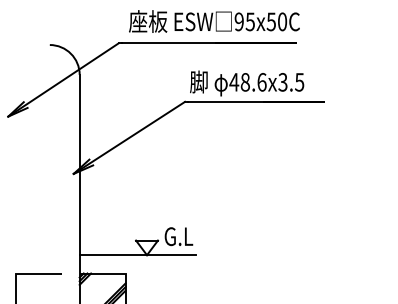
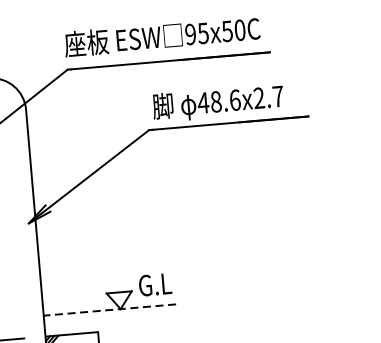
text: (214, 21) -> (162, 36), moved
text: (291, 82) -> (268, 97), 48.6x3.5 -> 48.6x2.7
line: (137, 255) -> (109, 310), solid -> dashed

